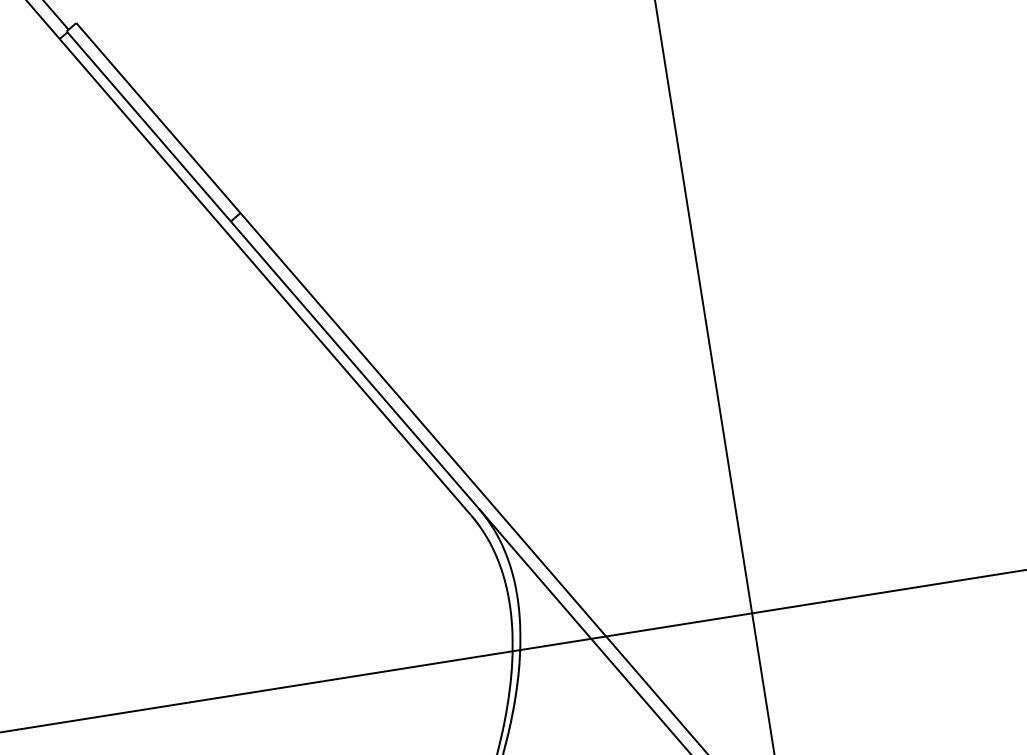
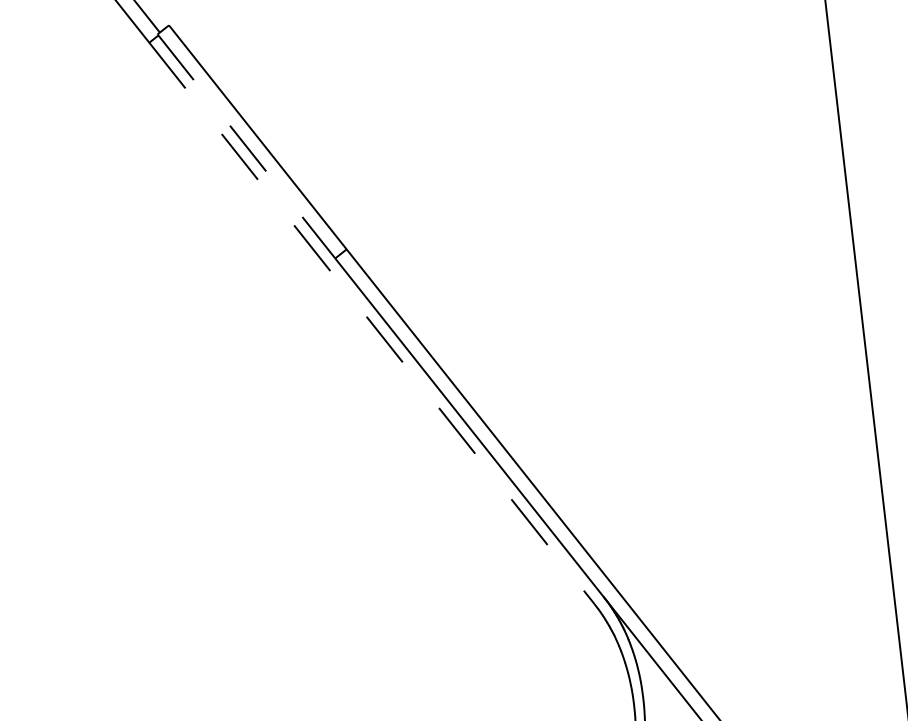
line: (148, 126) -> (246, 146), solid -> dashed
line: (265, 277) -> (372, 323), solid -> dashed

